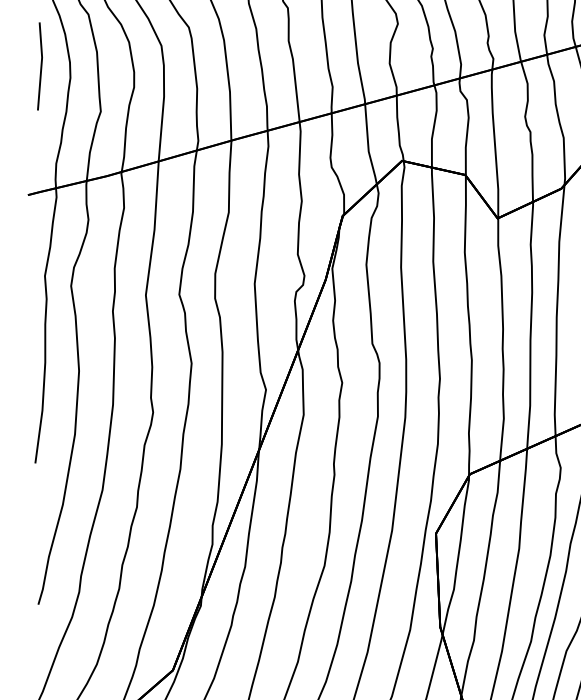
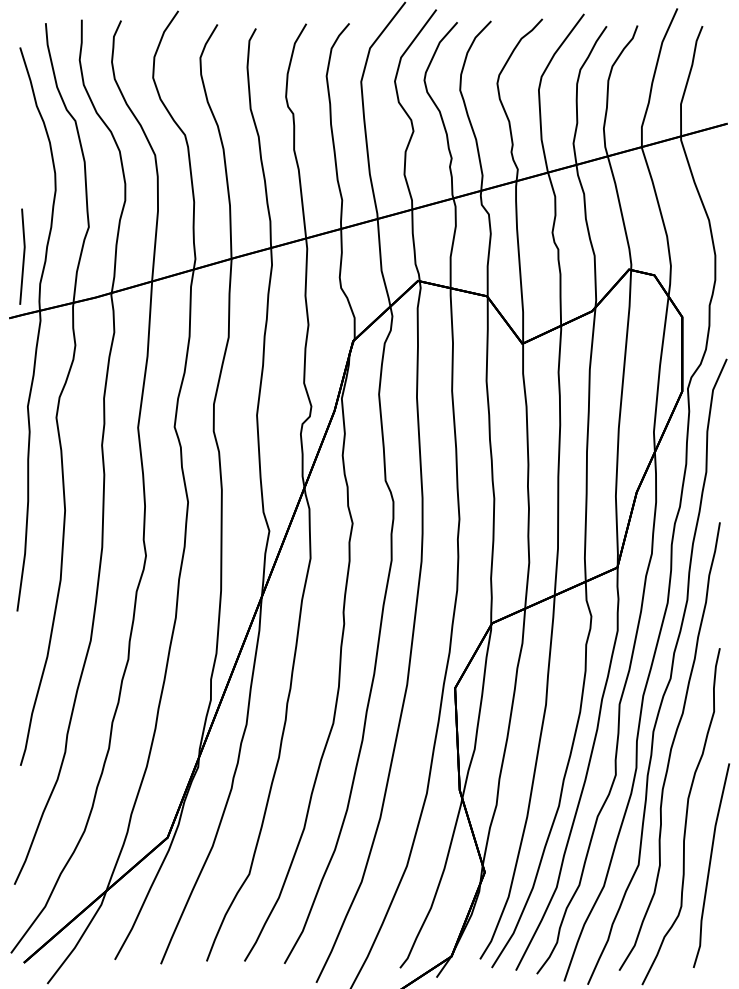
line: (40, 66) -> (23, 256), moved

